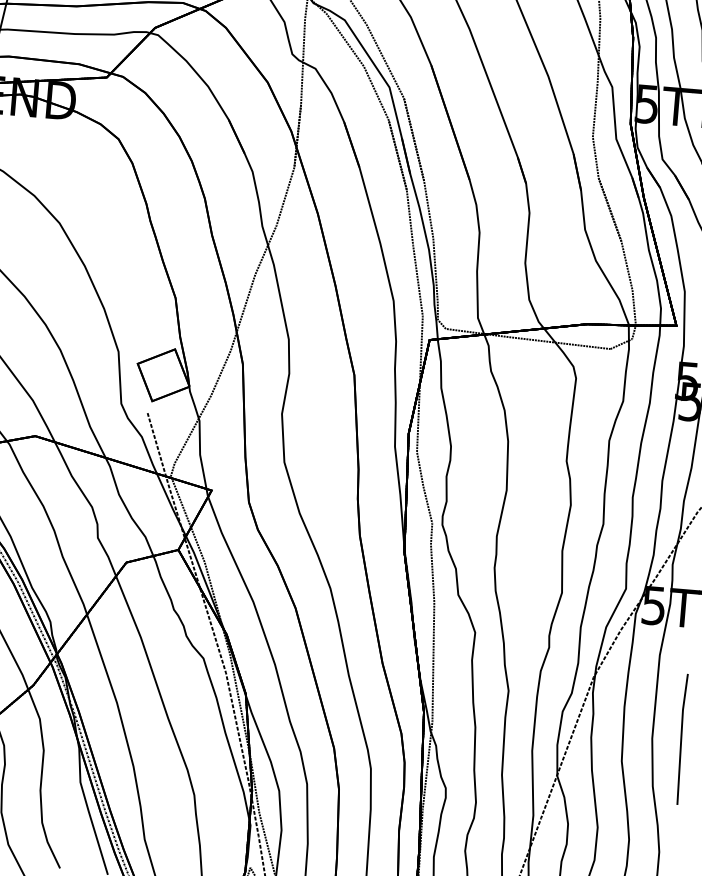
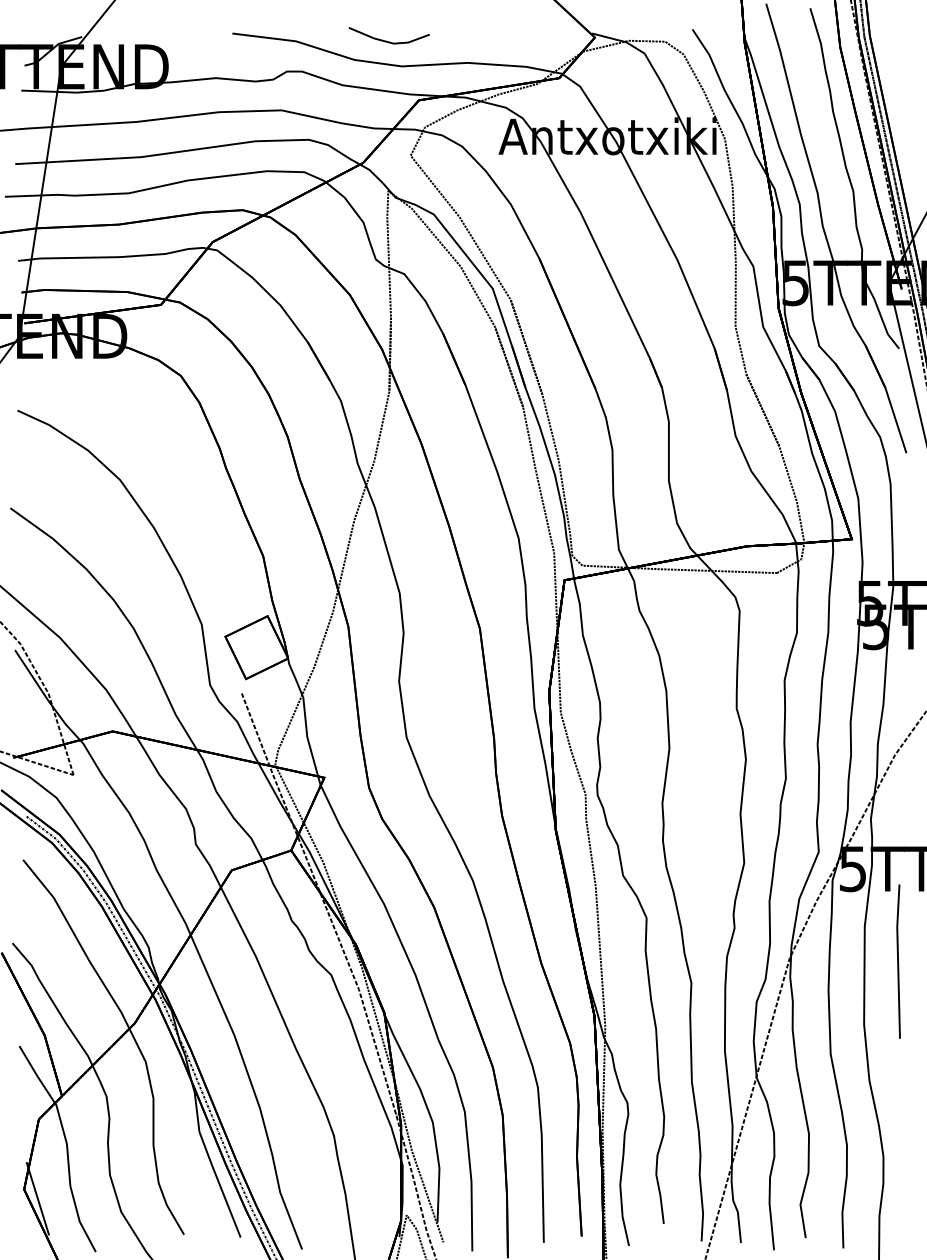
line: (681, 739) -> (898, 961), moved

